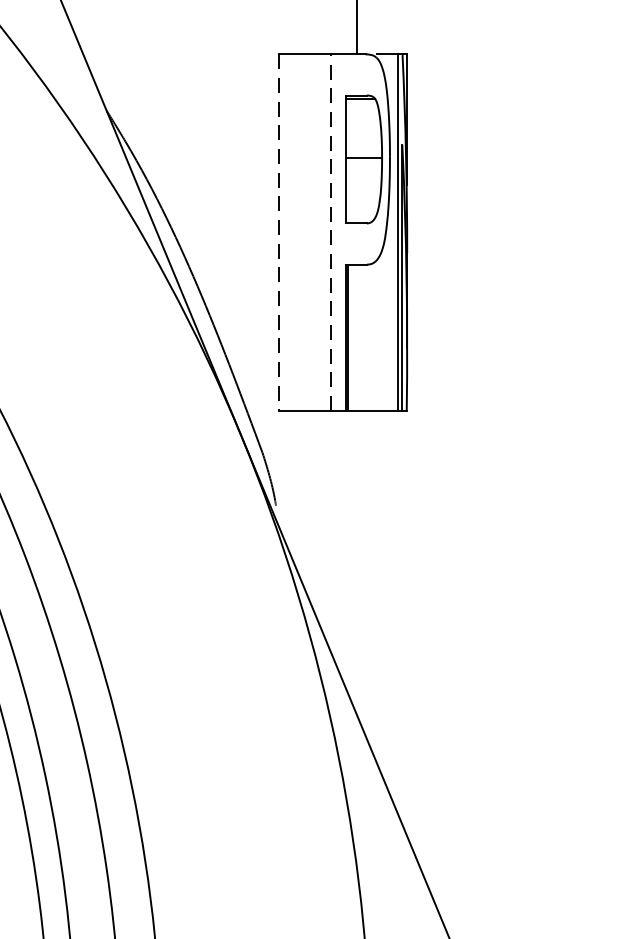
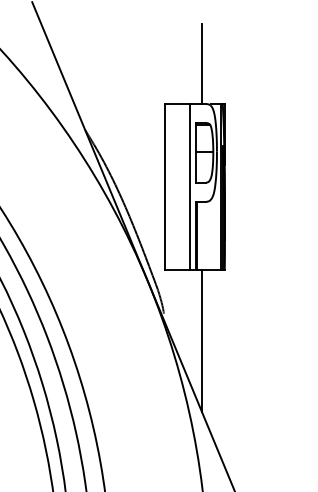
line: (279, 231) -> (165, 186), dashed -> solid
line: (330, 231) -> (189, 186), dashed -> solid
line: (356, 563) -> (201, 340), added

